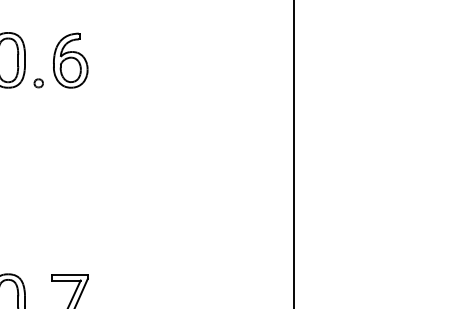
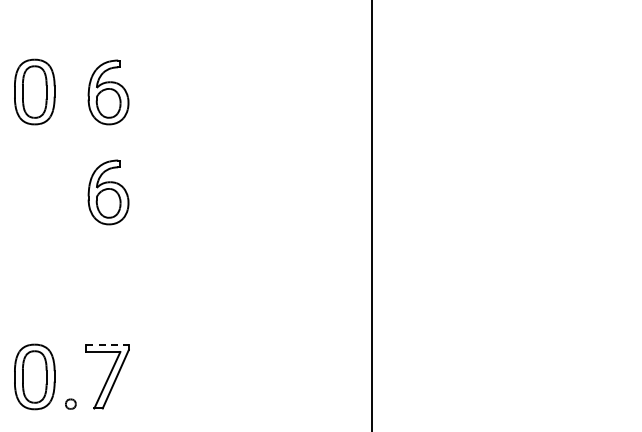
part: (38, 82) -> (70, 118), removed
part: (70, 145) -> (108, 192), added
line: (70, 275) -> (108, 345), solid -> dashed

